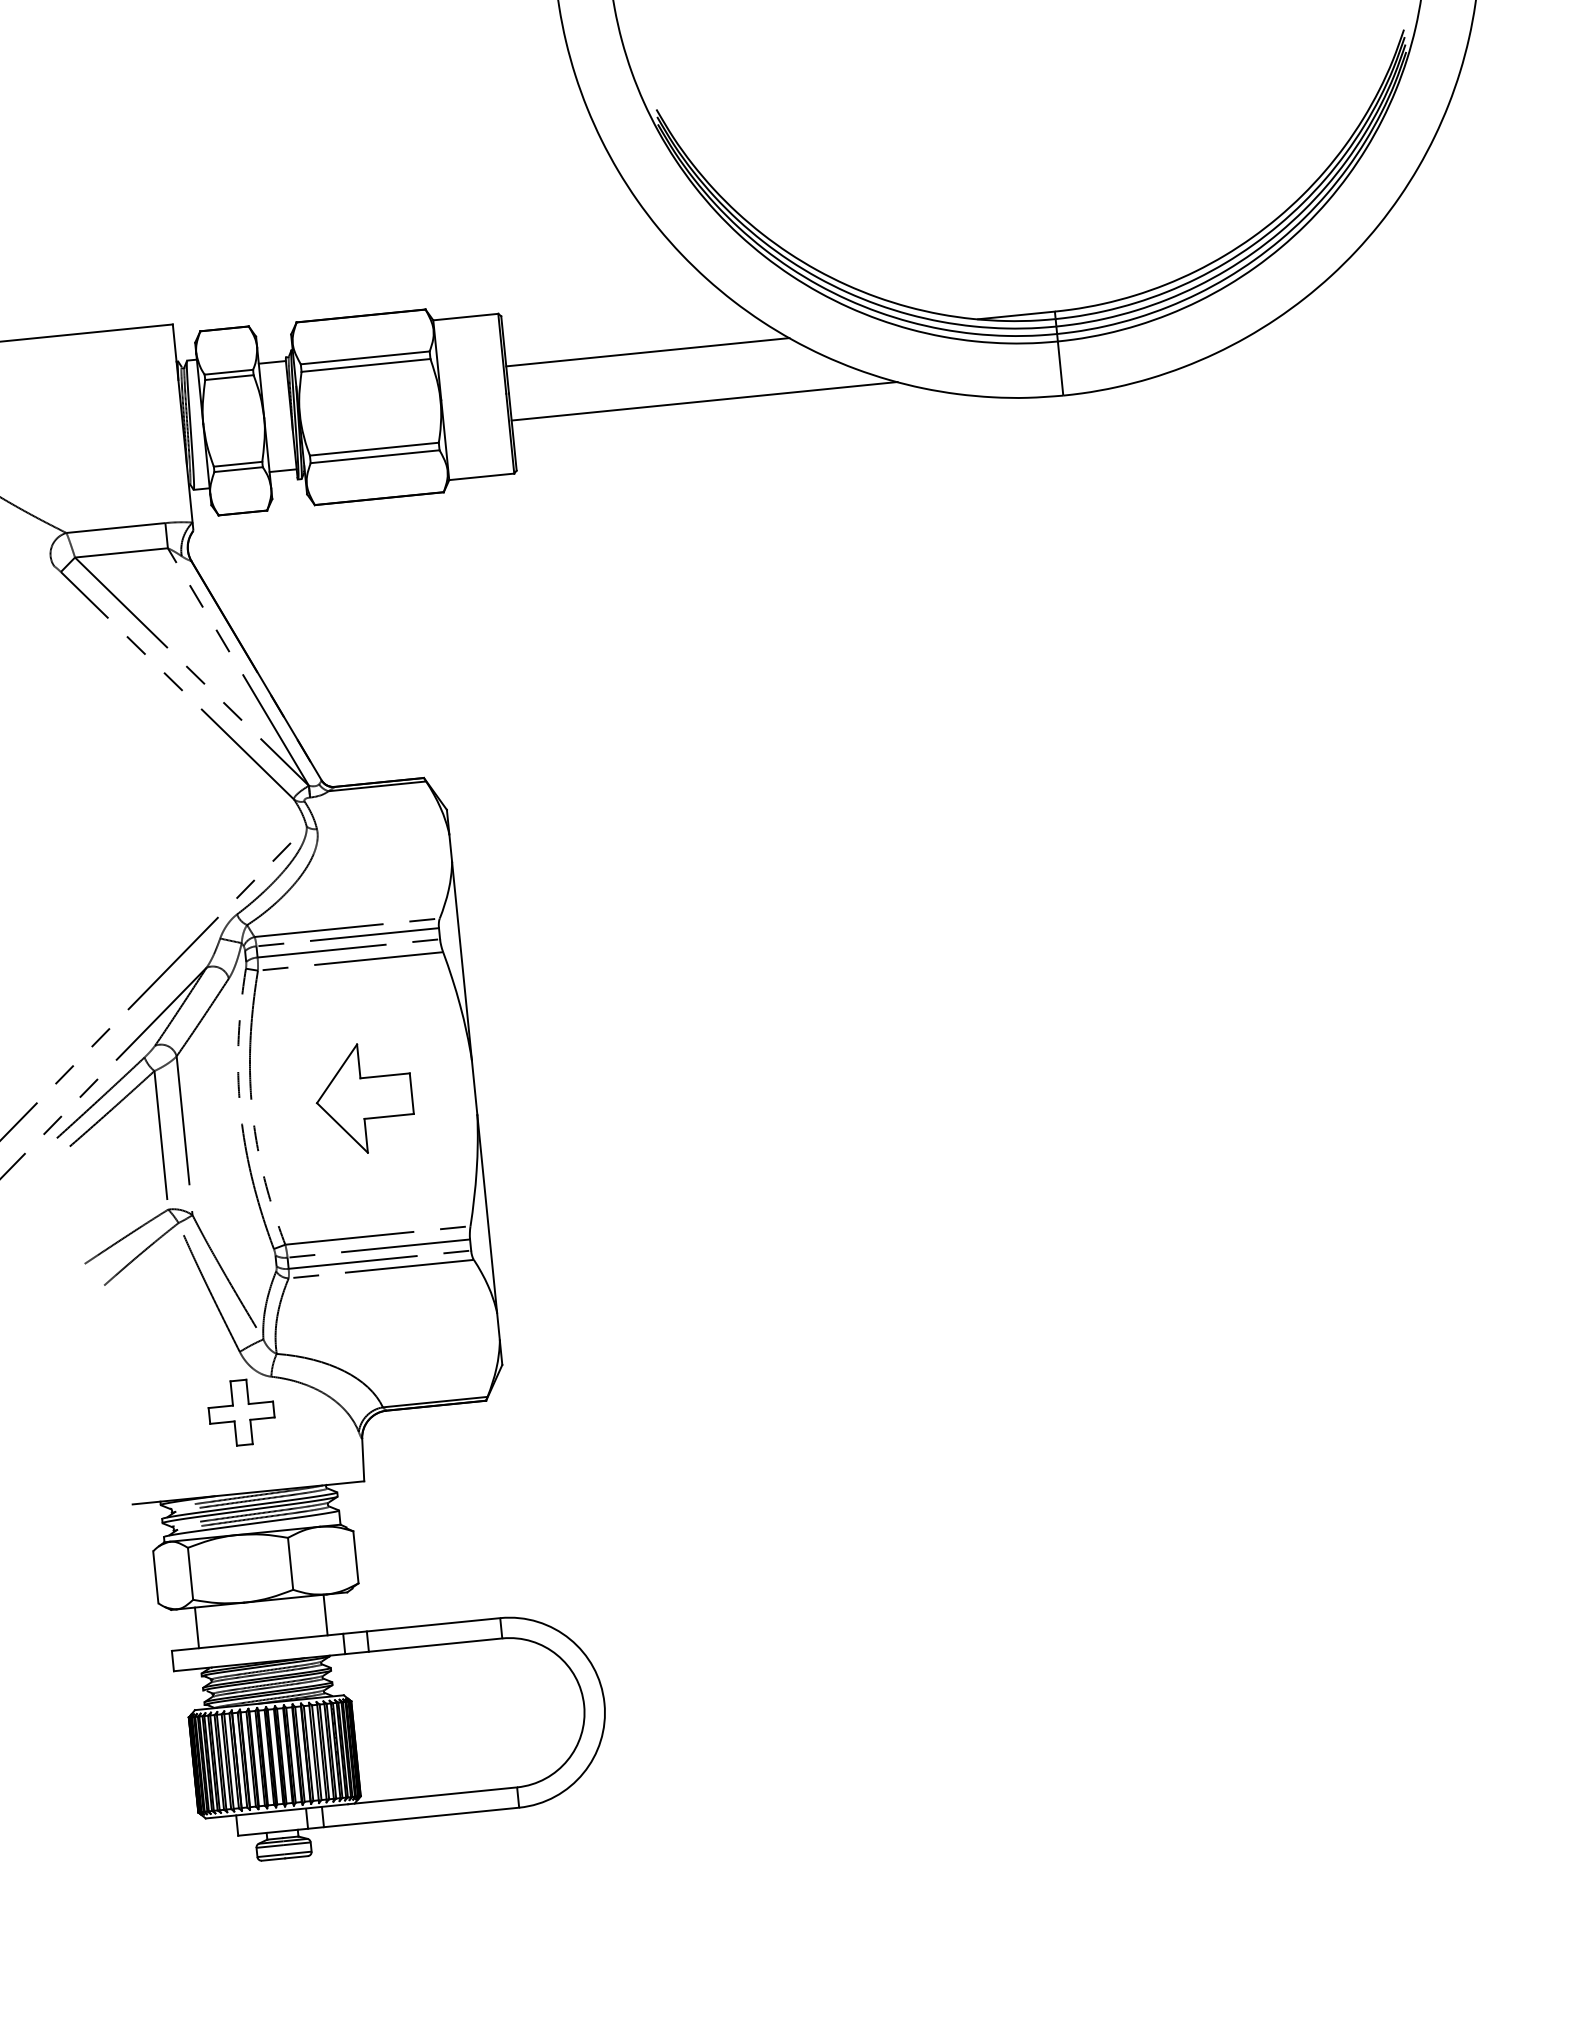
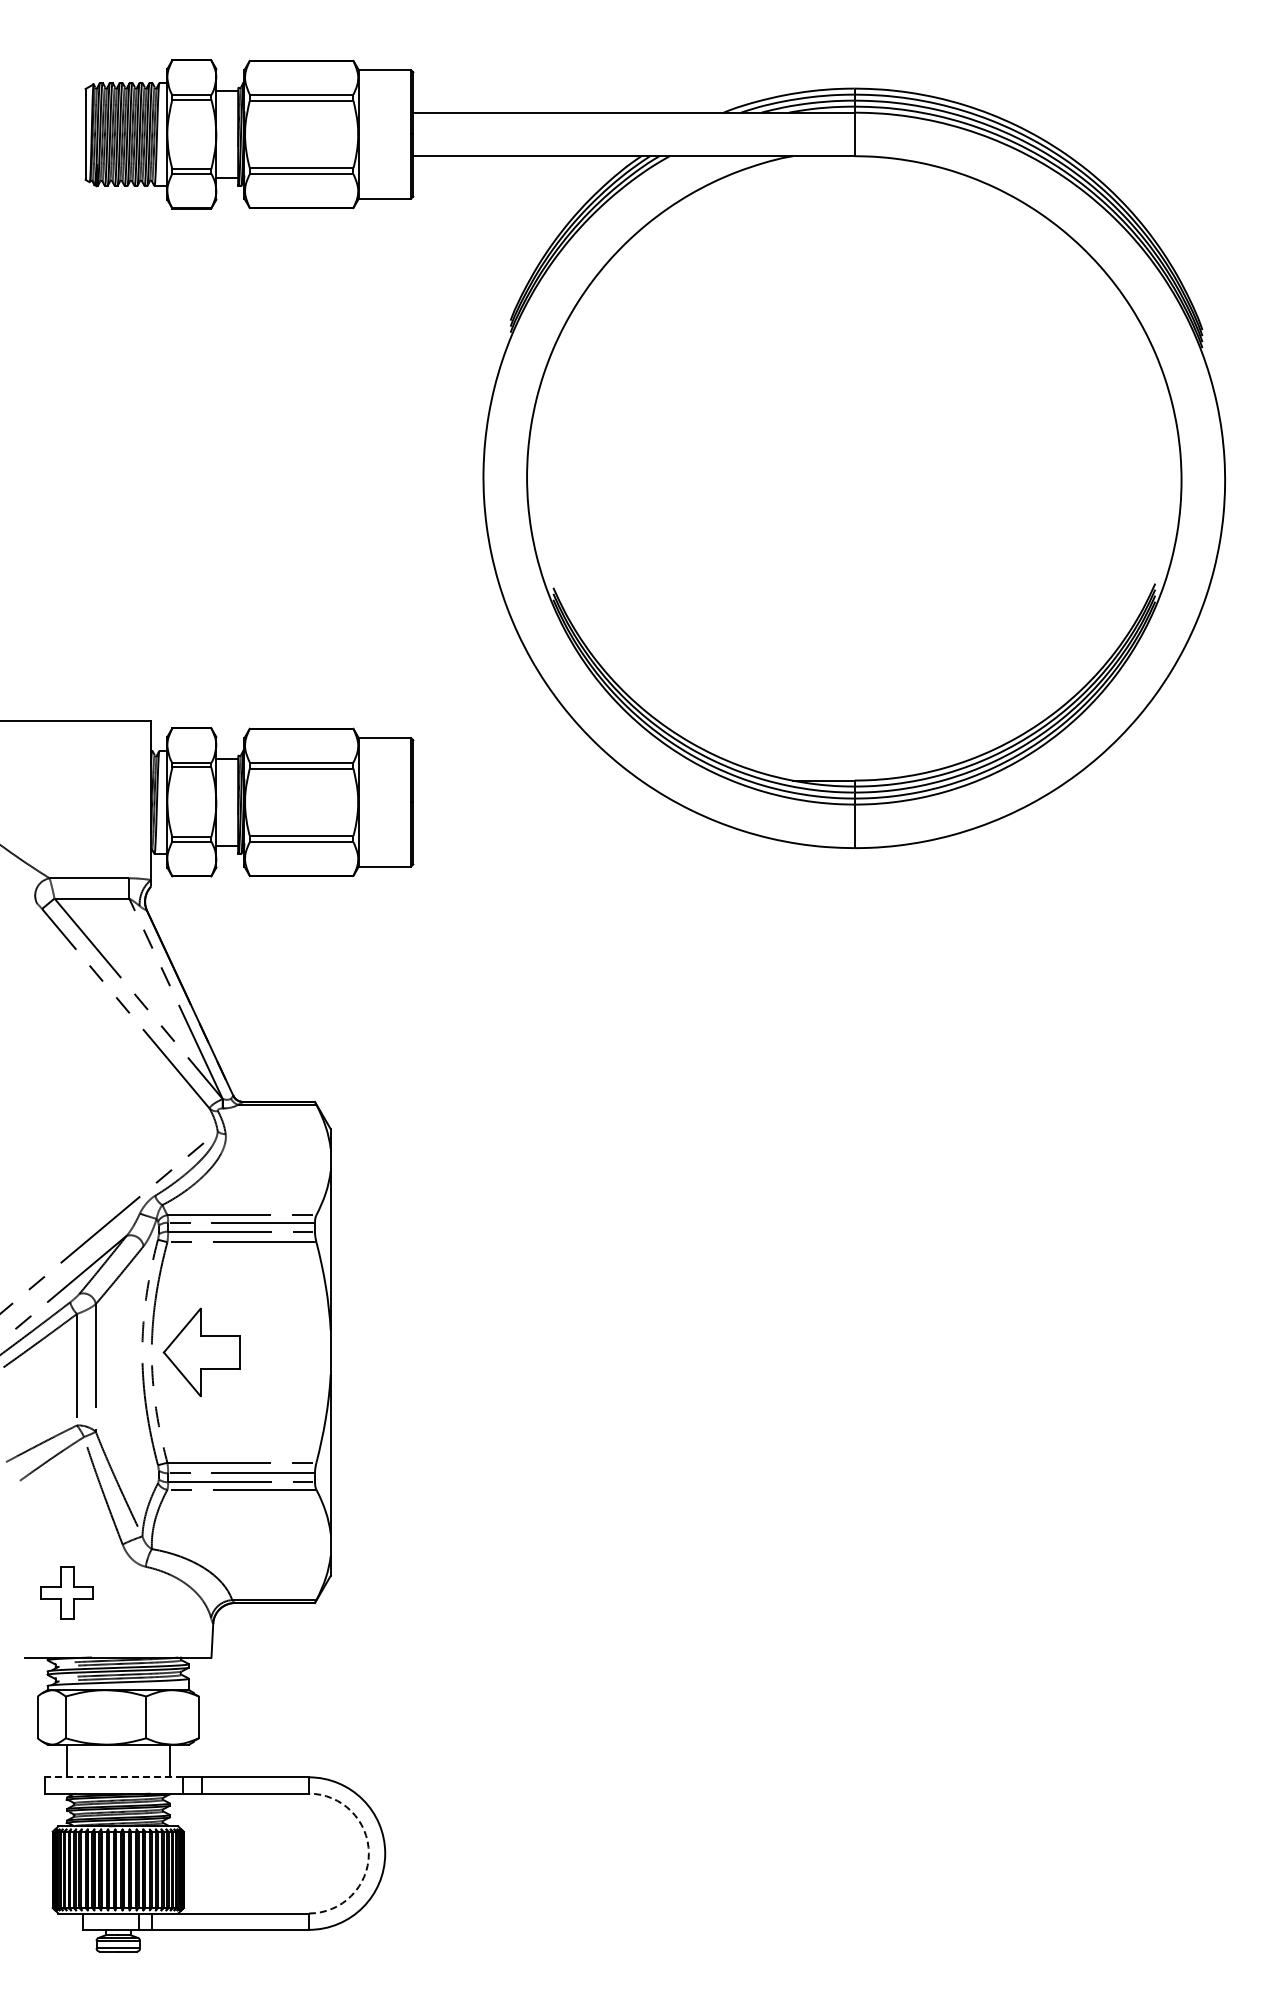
line: (648, 352) -> (527, 780), removed
line: (704, 401) -> (568, 824), removed
part: (363, 1098) -> (201, 1352), moved
part: (240, 1412) -> (66, 1592), moved
line: (257, 1642) -> (113, 1777), solid -> dashed
arc: (583, 1705) -> (368, 1853), solid -> dashed

